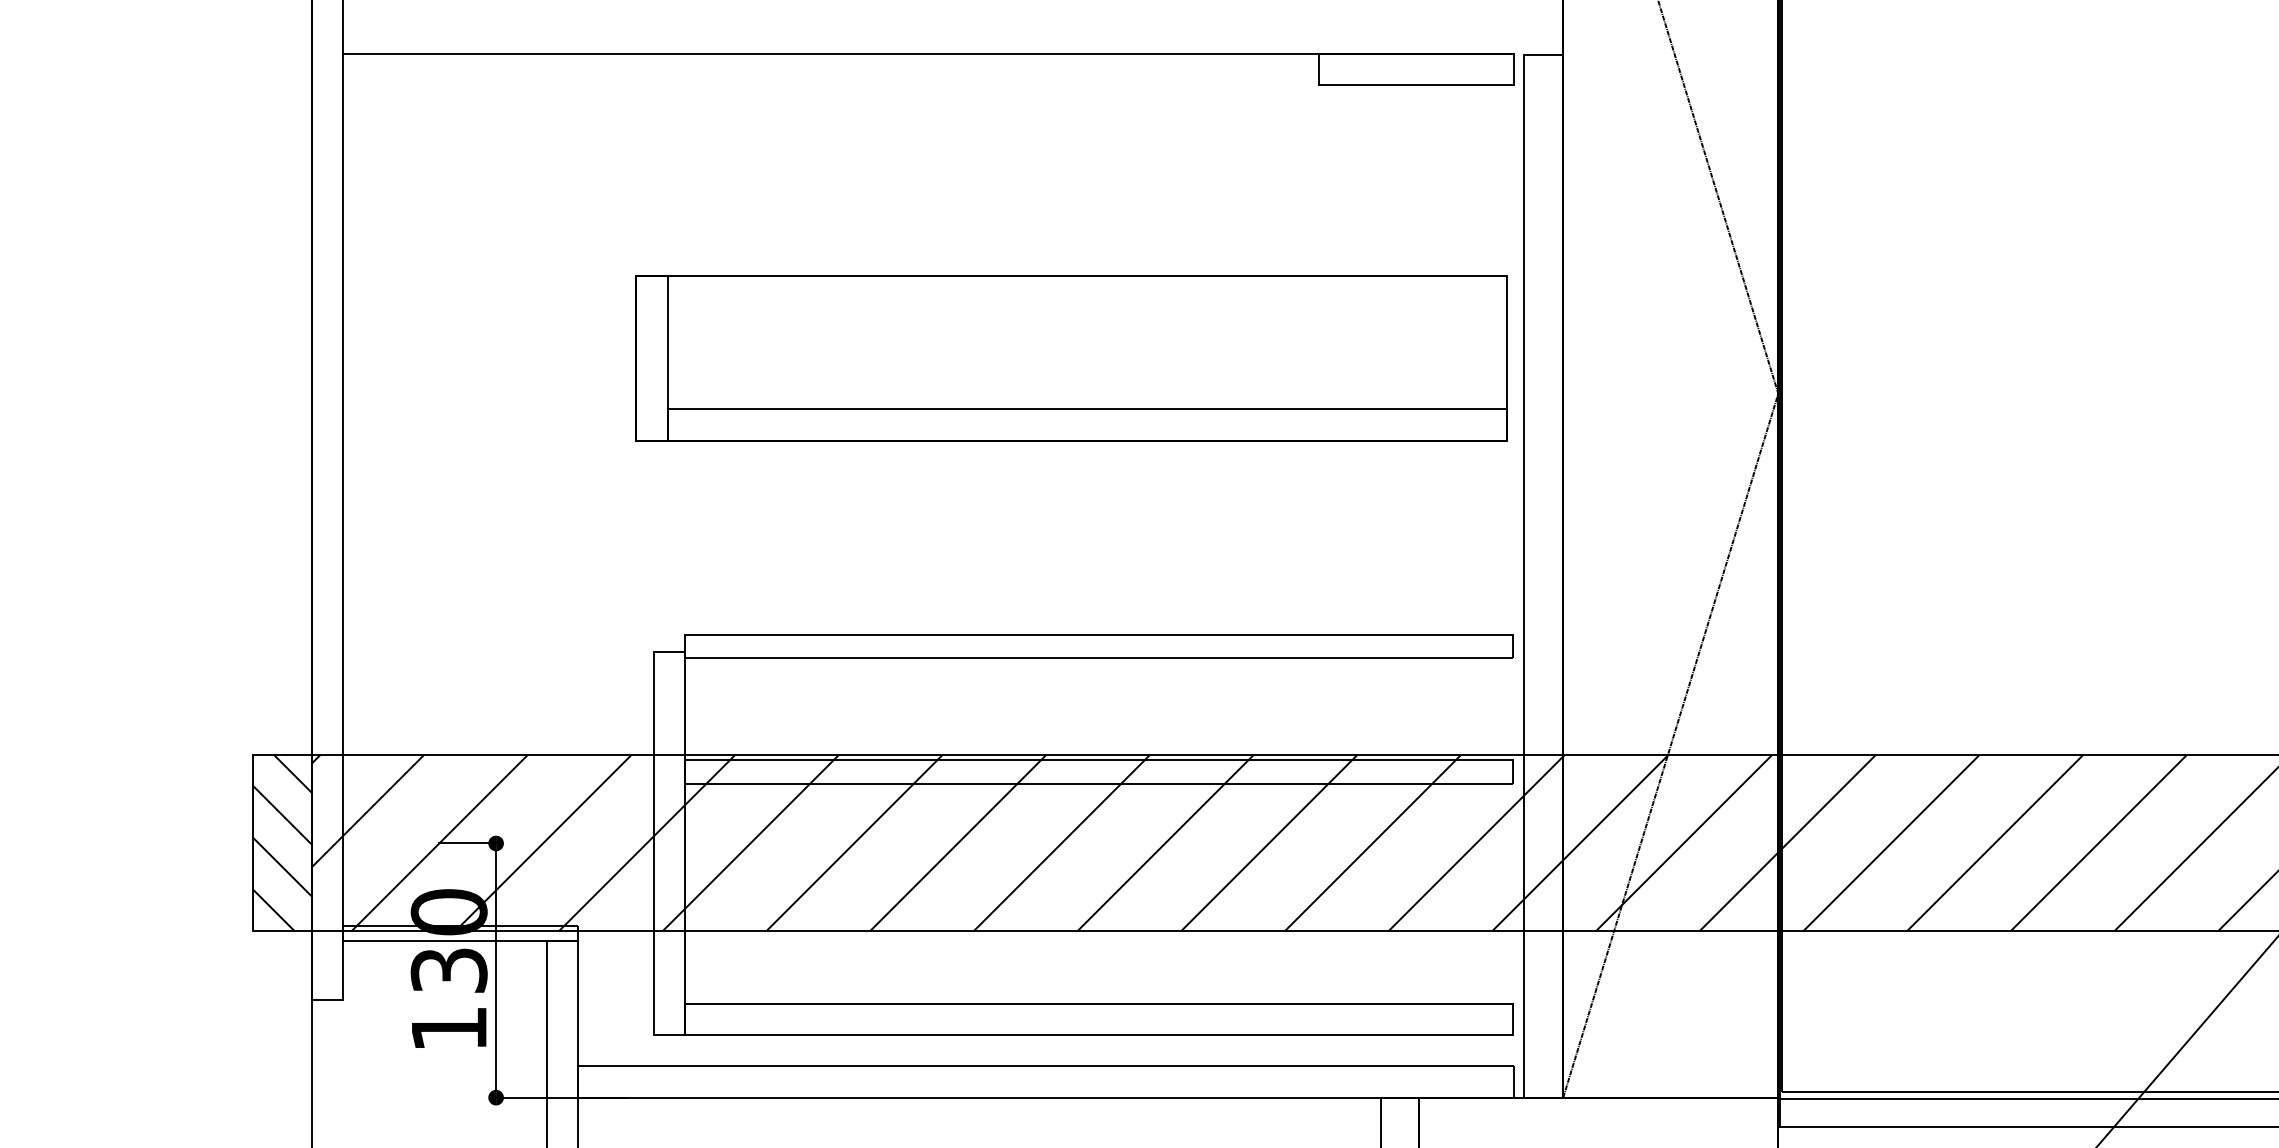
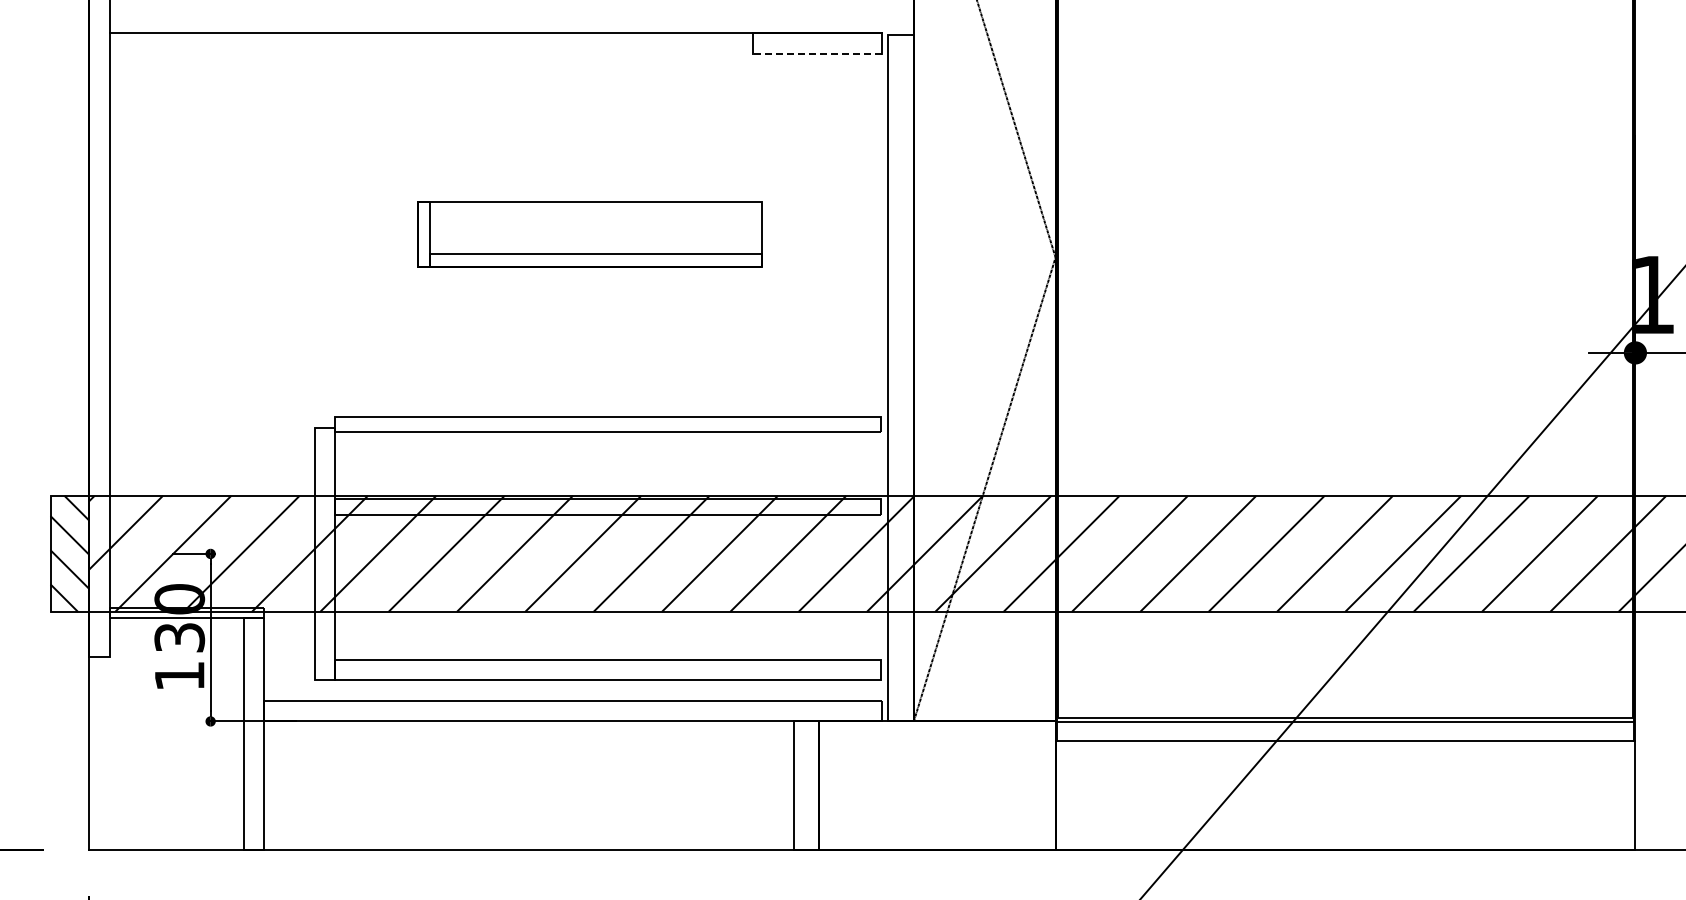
line: (1415, 84) -> (816, 53), solid -> dashed
part: (1071, 357) -> (589, 233), size x0.6

